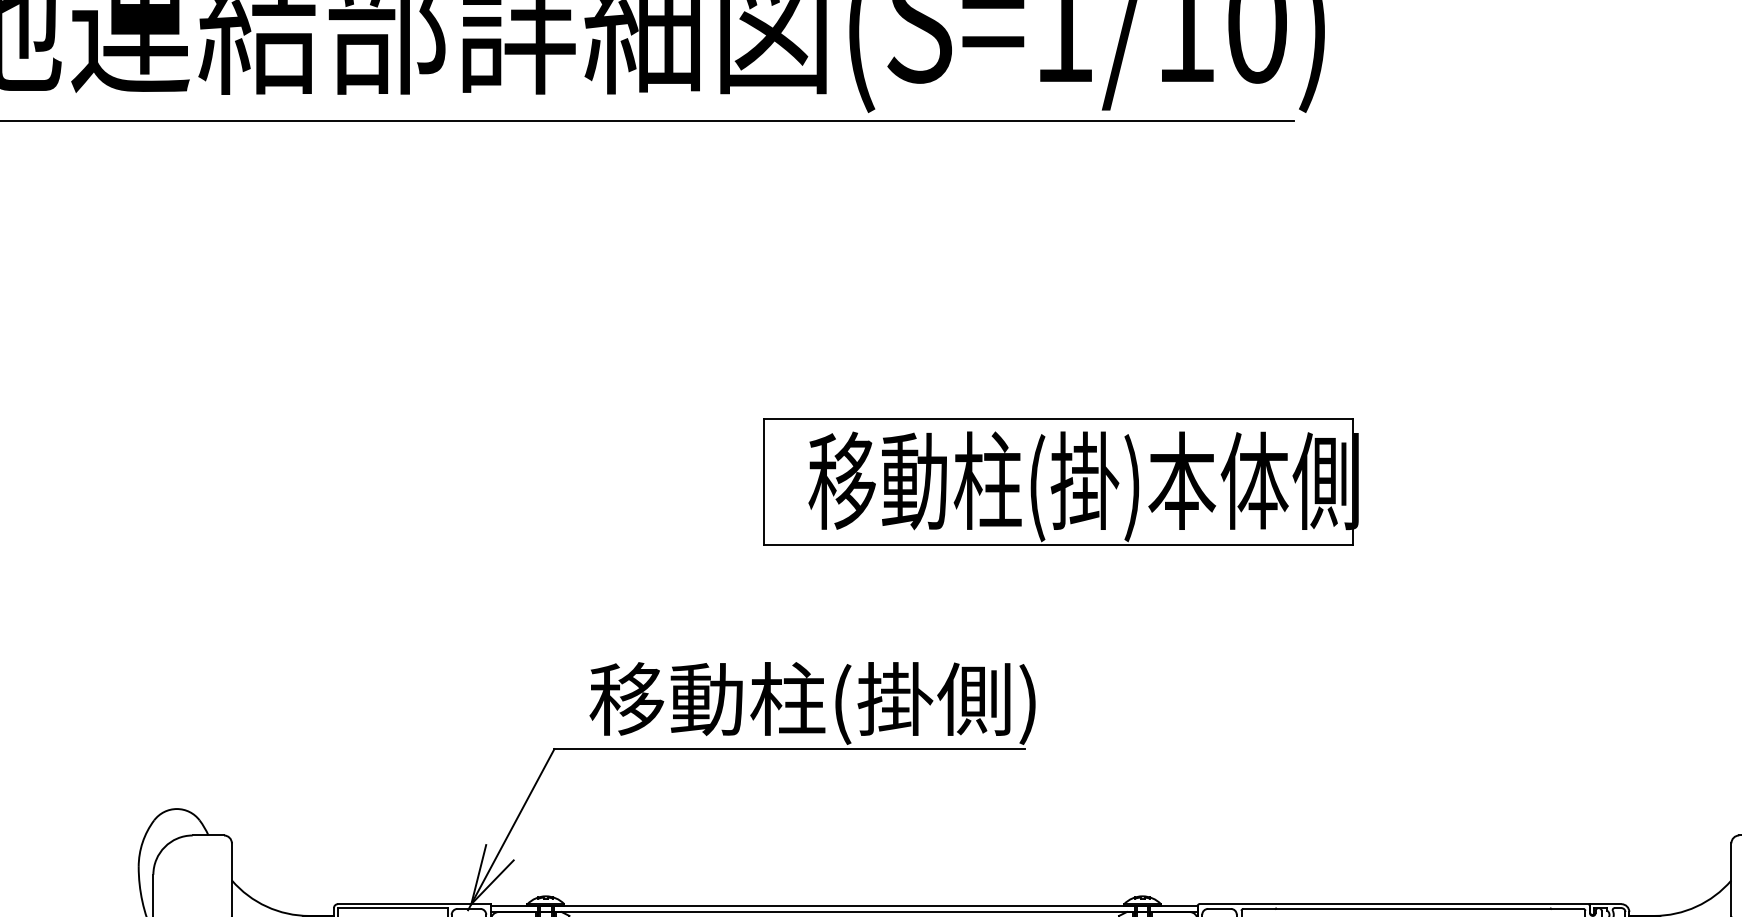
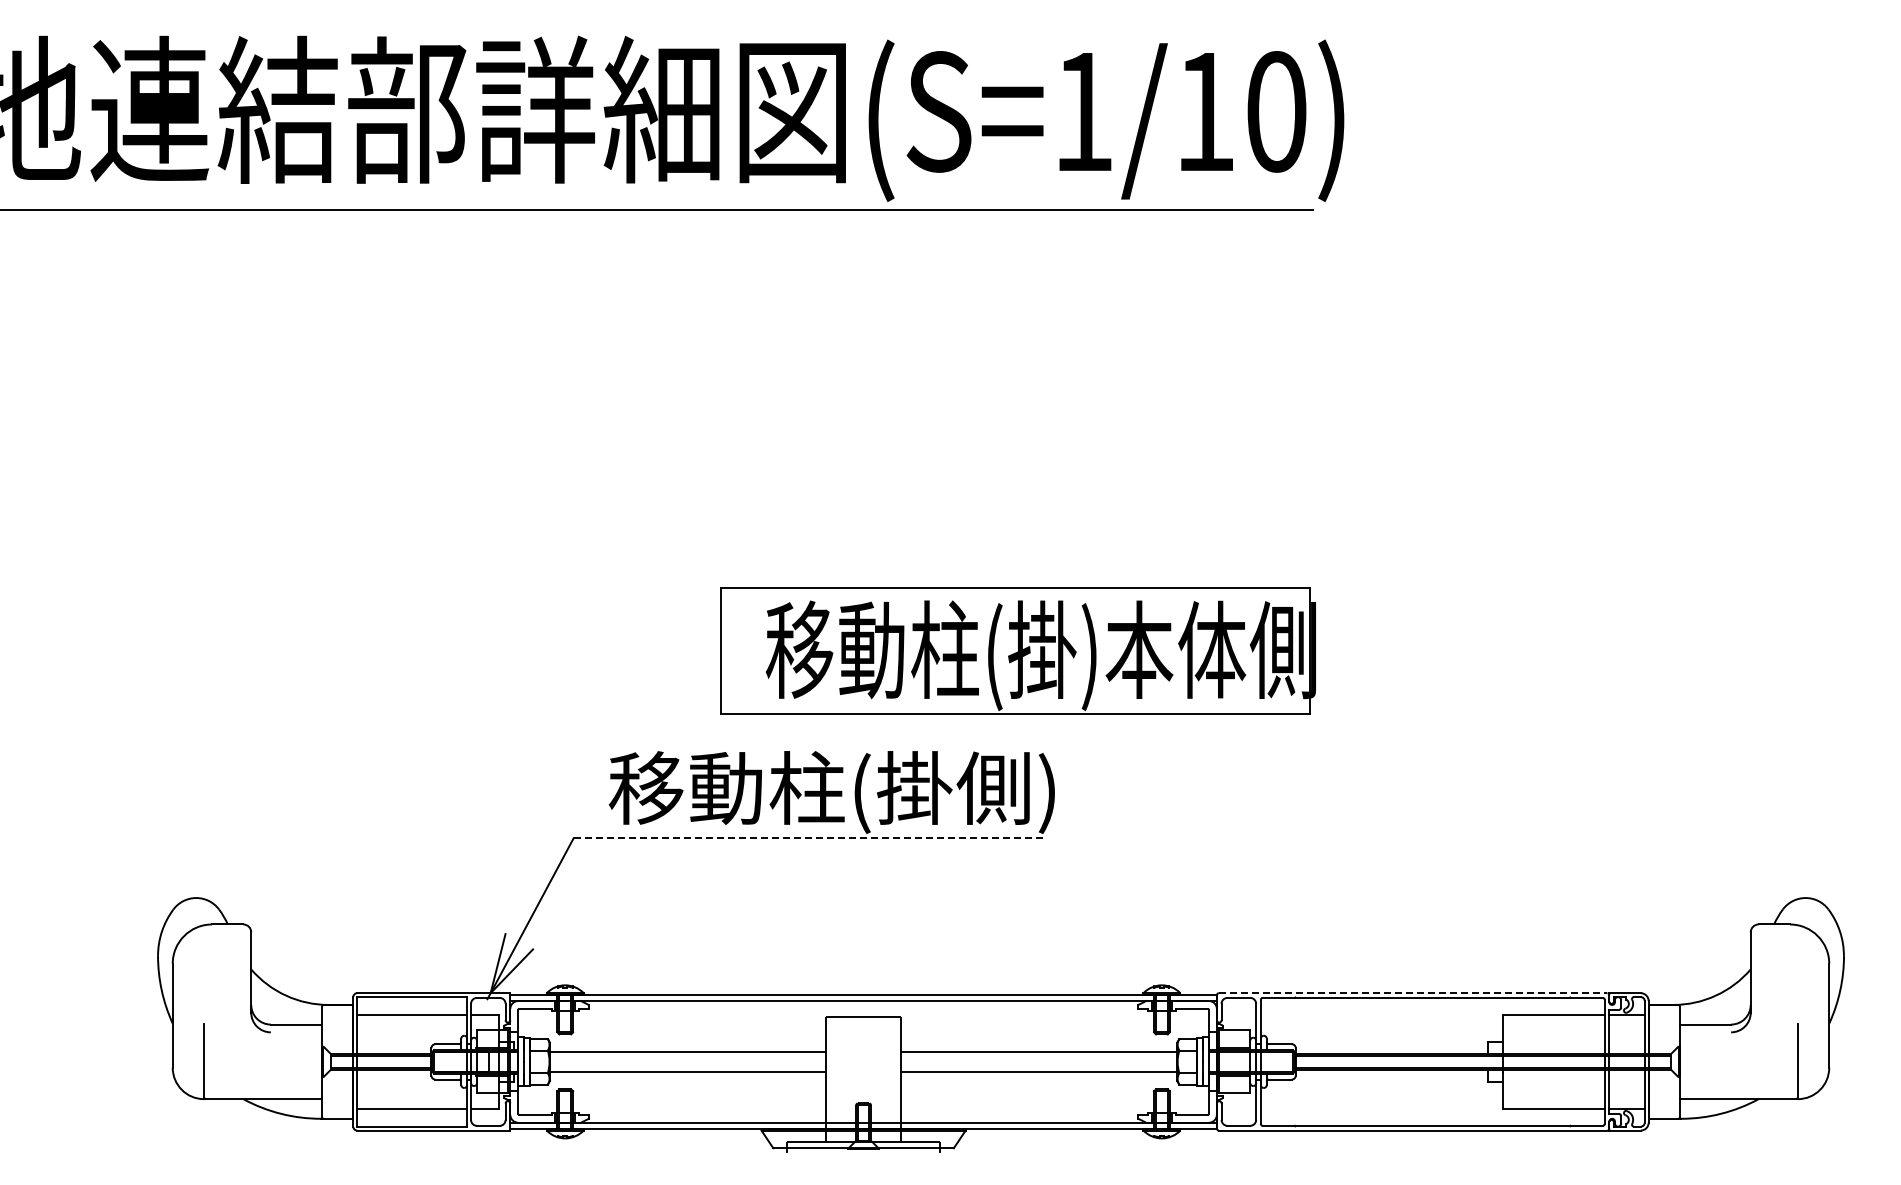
part: (1060, 481) -> (1017, 650), moved
line: (790, 749) -> (809, 838), solid -> dashed
line: (1394, 904) -> (1413, 993), solid -> dashed

